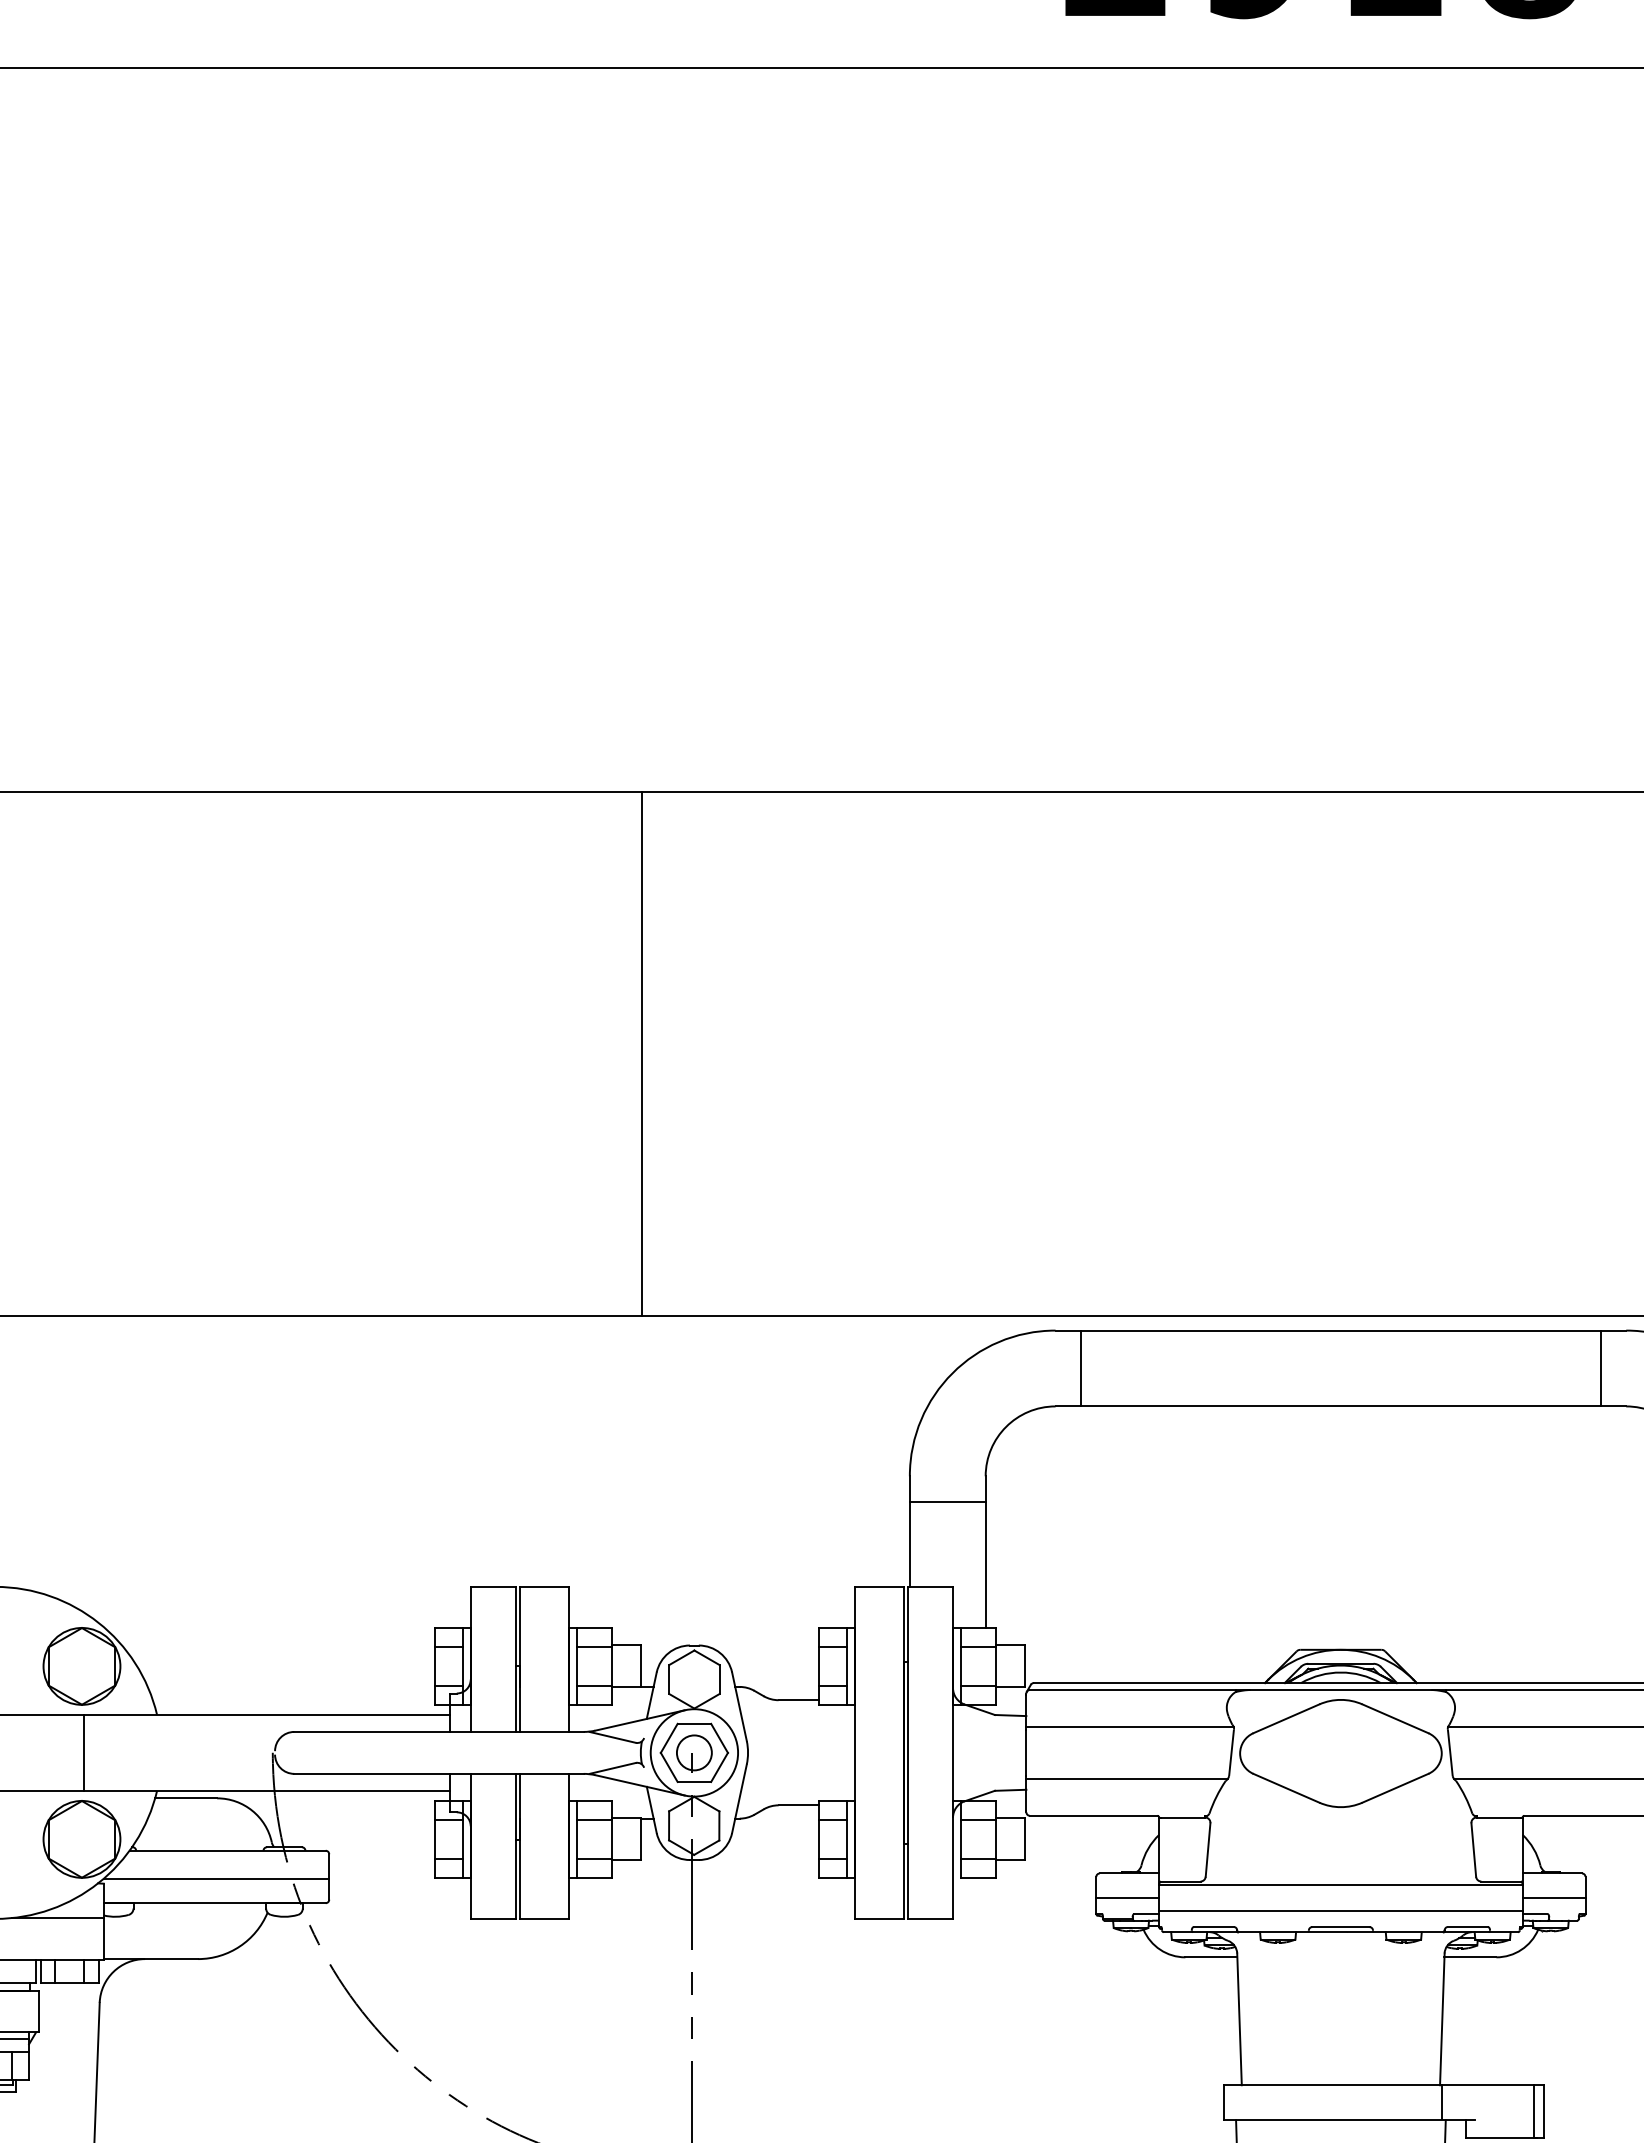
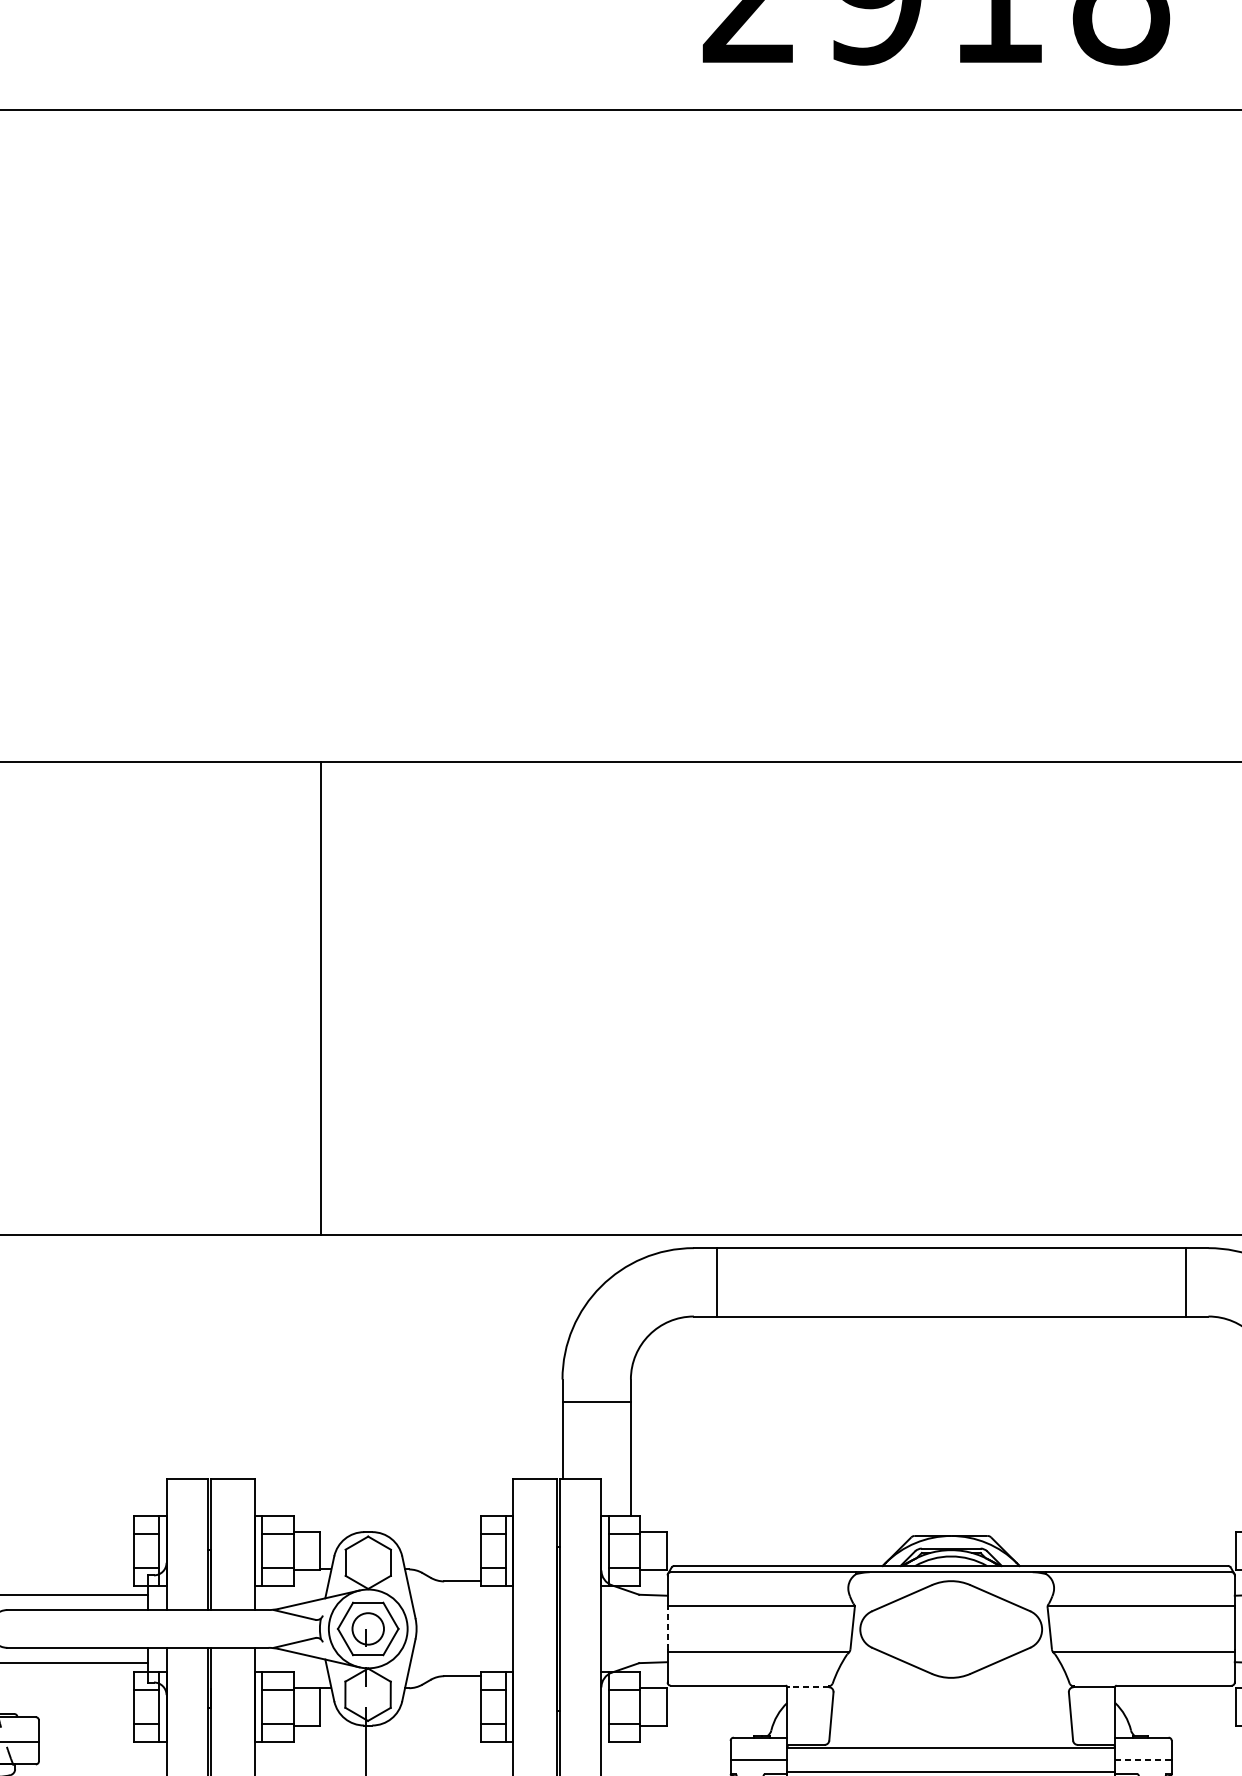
line: (1026, 1752) -> (667, 1628), solid -> dashed
line: (1182, 1817) -> (808, 1687), solid -> dashed
line: (1554, 1897) -> (1143, 1759), solid -> dashed

